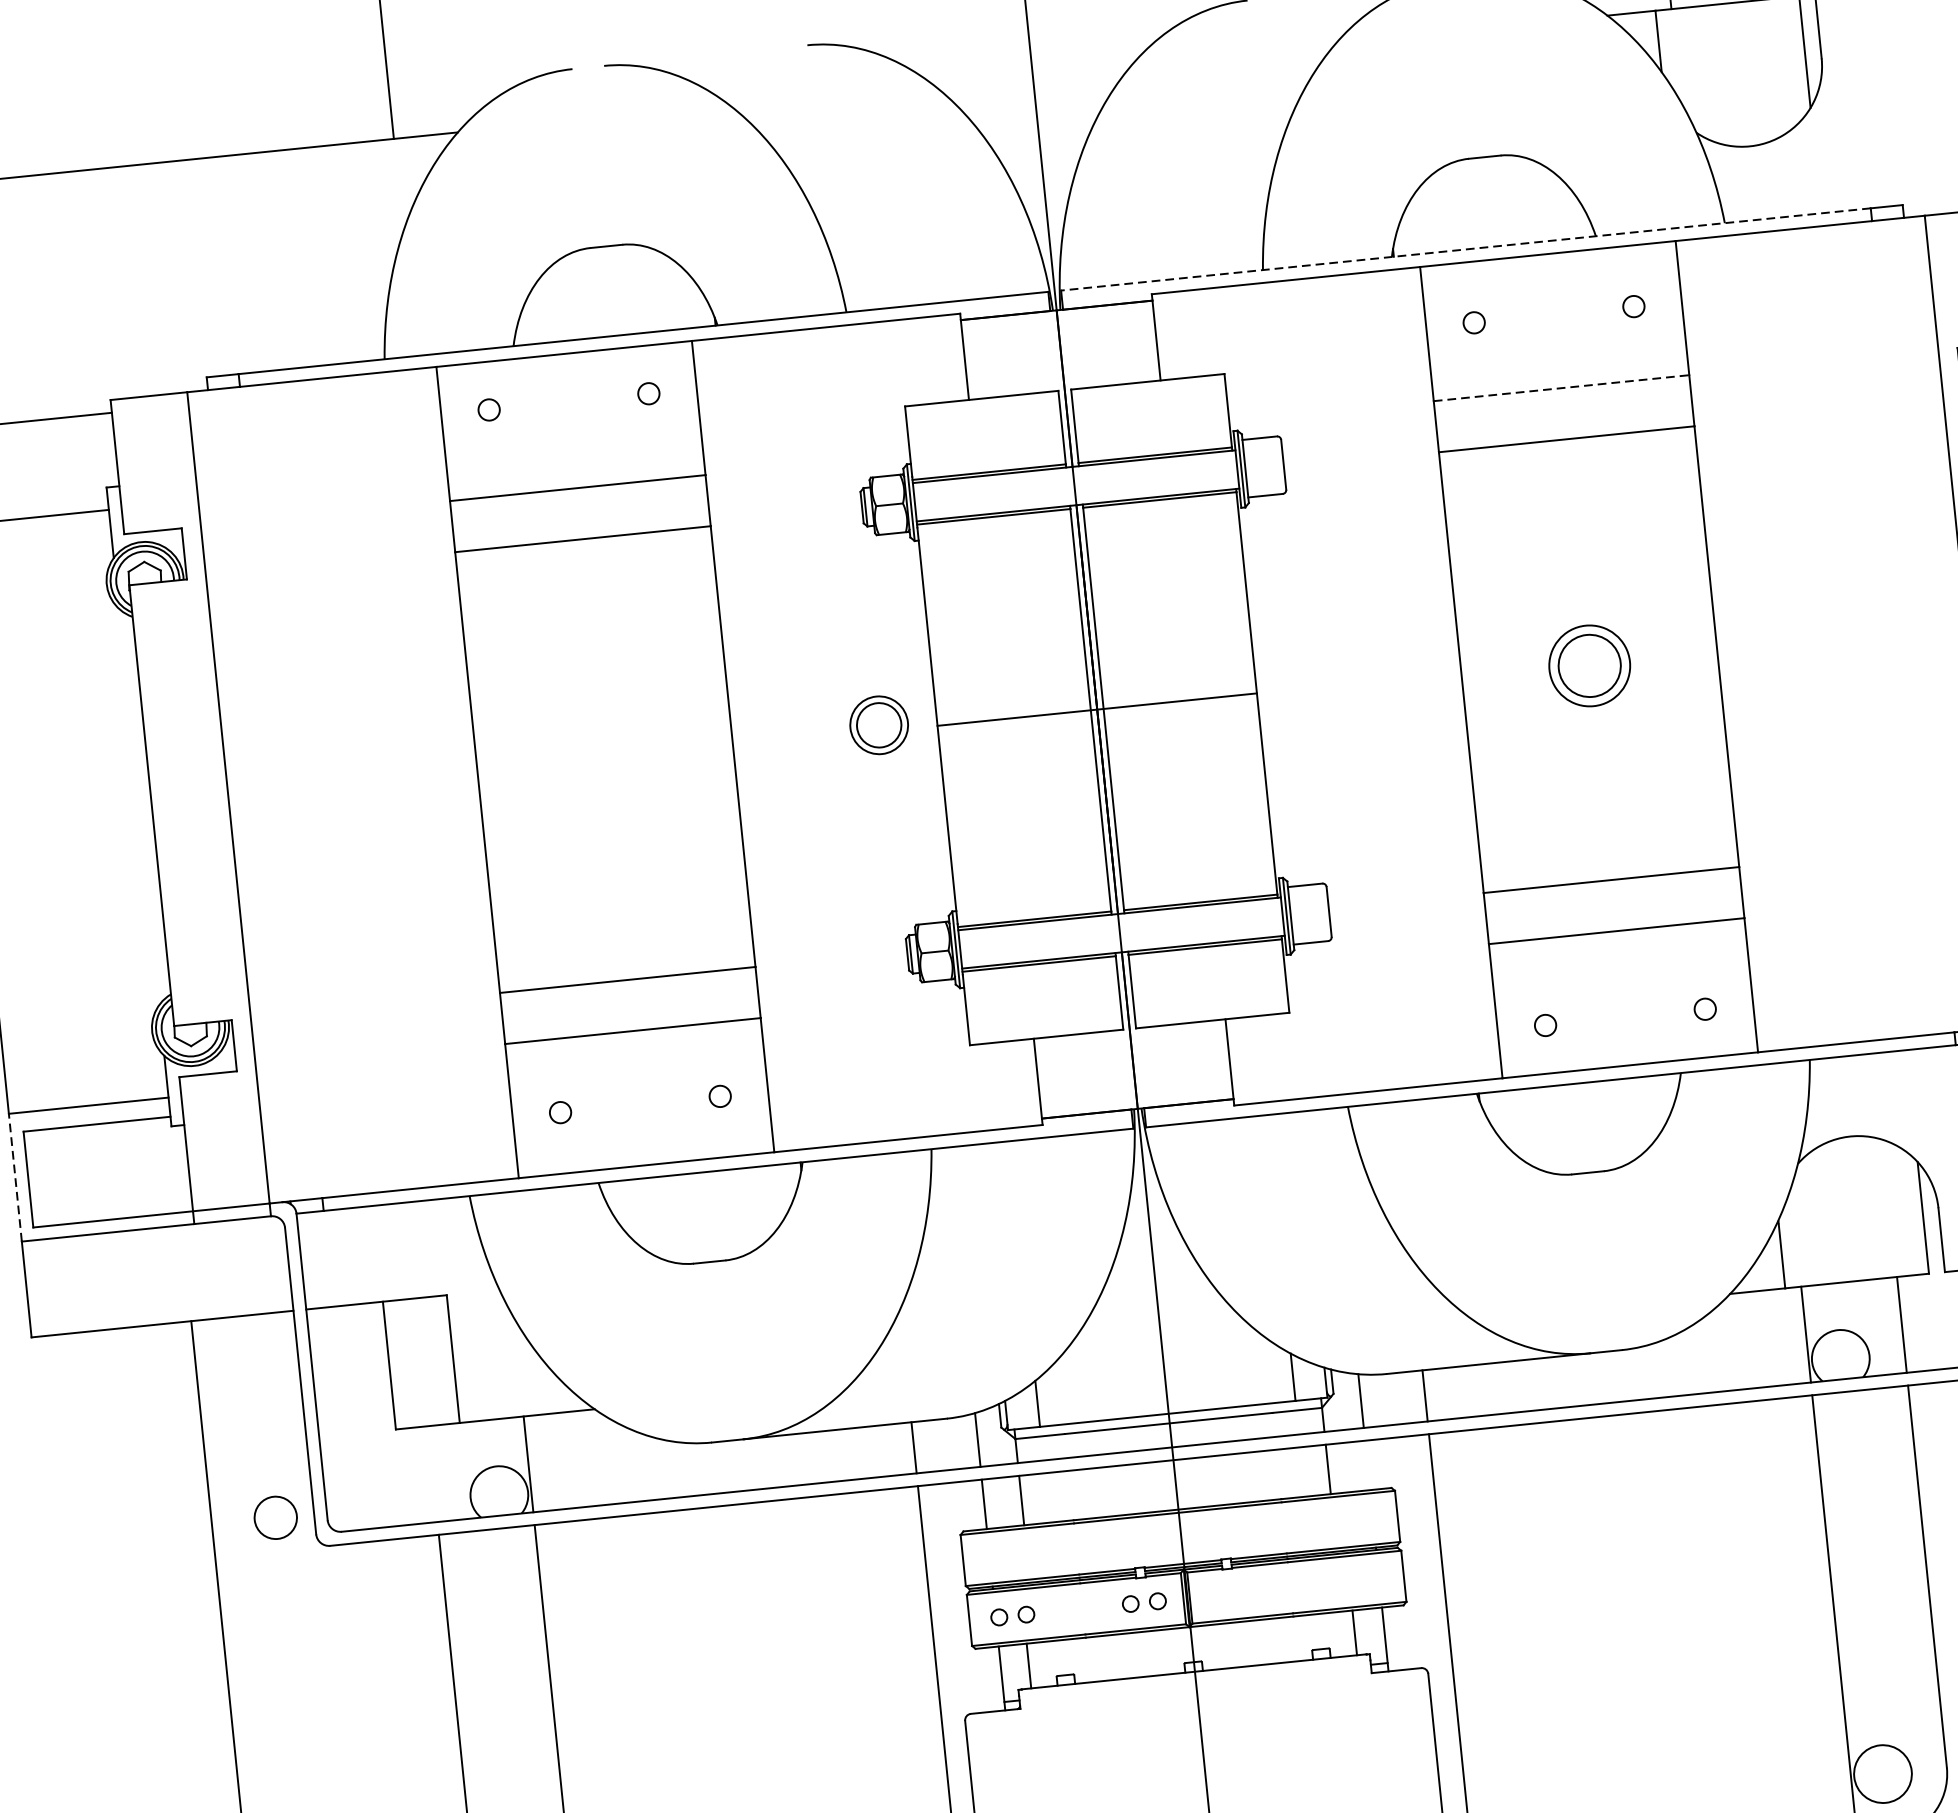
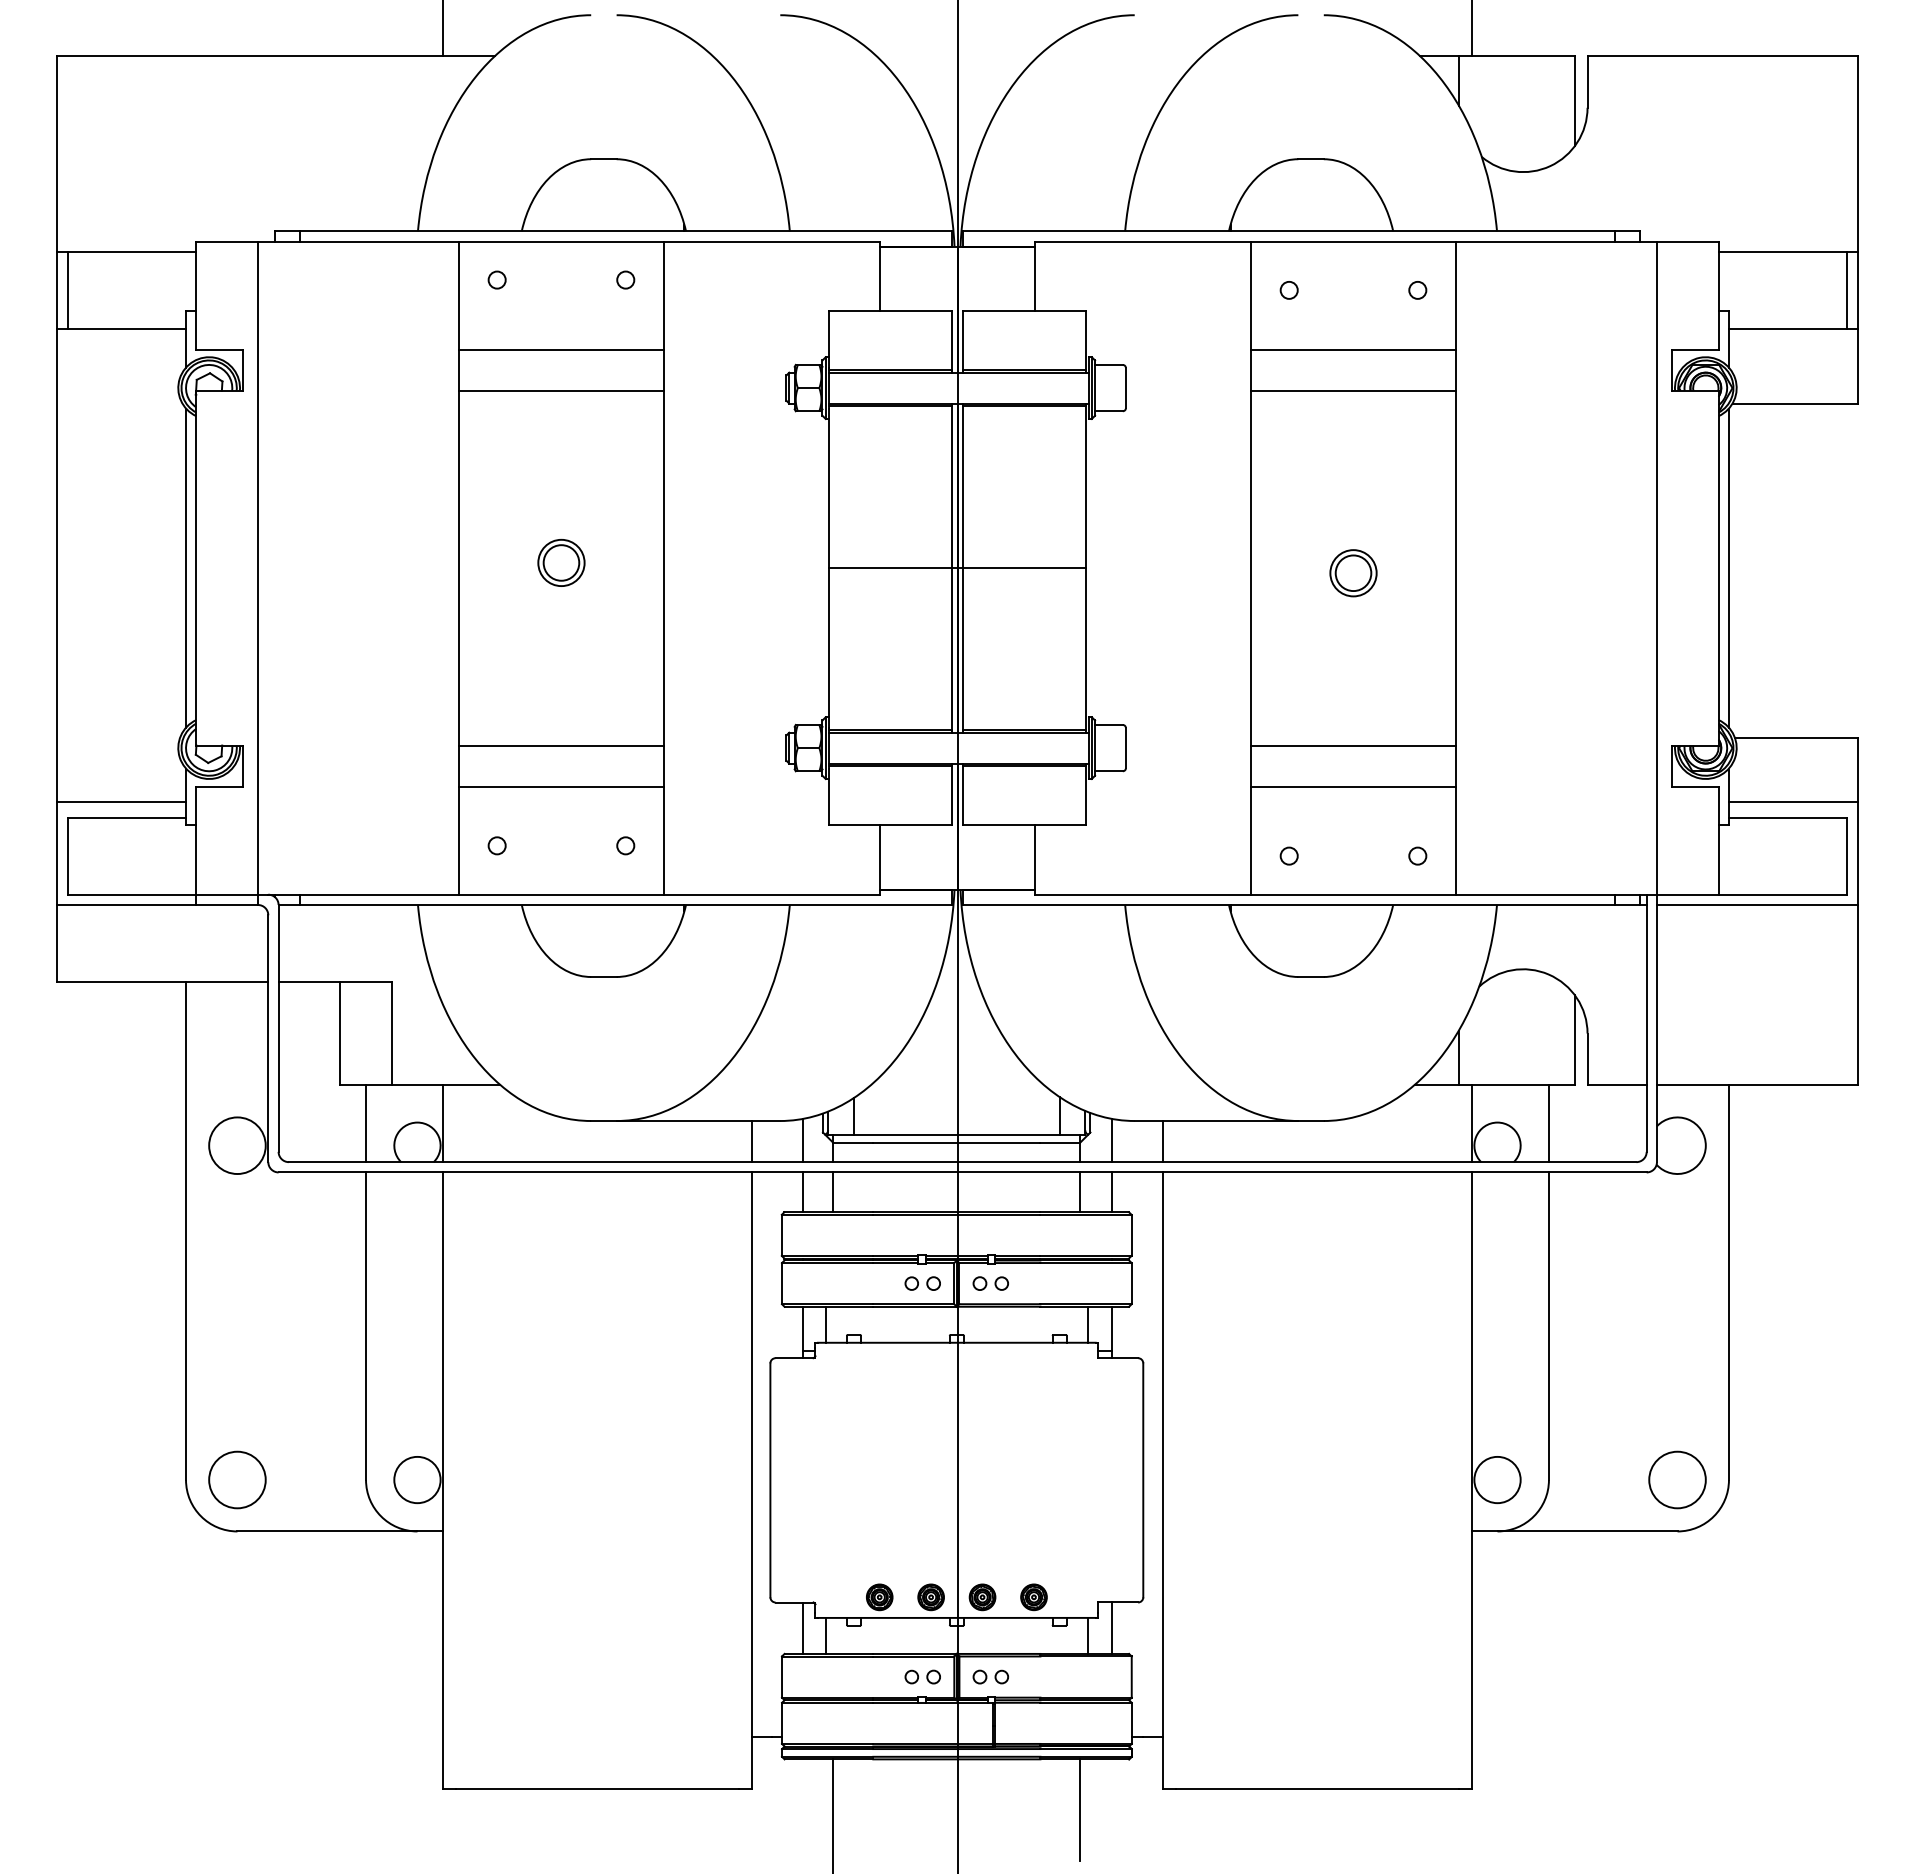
line: (1465, 249) -> (1288, 231), dashed -> solid
line: (1561, 388) -> (1353, 349), dashed -> solid
part: (1589, 666) -> (1353, 573), size x0.71
part: (879, 724) -> (561, 562), moved
line: (139, 806) -> (186, 567), added
line: (15, 1177) -> (57, 853), dashed -> solid
line: (1367, 1465) -> (1111, 1192), added
line: (433, 1473) -> (366, 1123), added
circle: (275, 1517) -> (237, 1145), size x1.67
part: (1012, 1615) -> (990, 1283), moved

